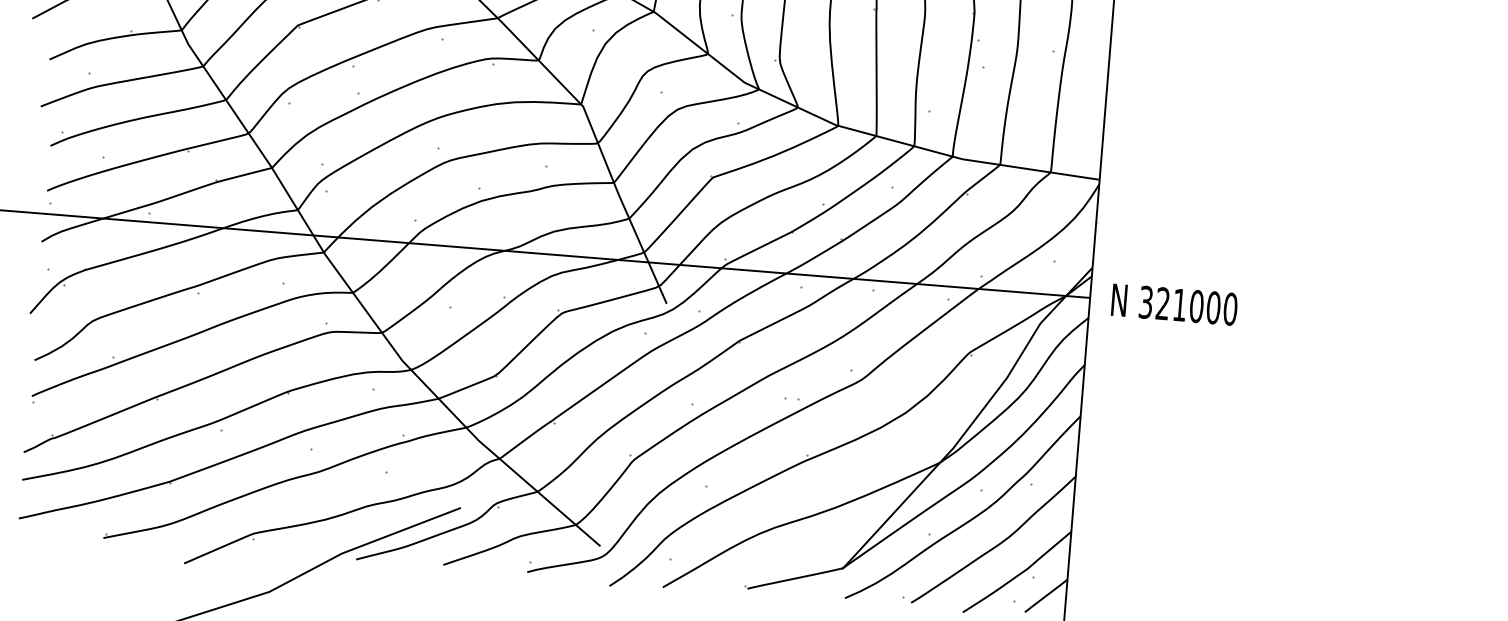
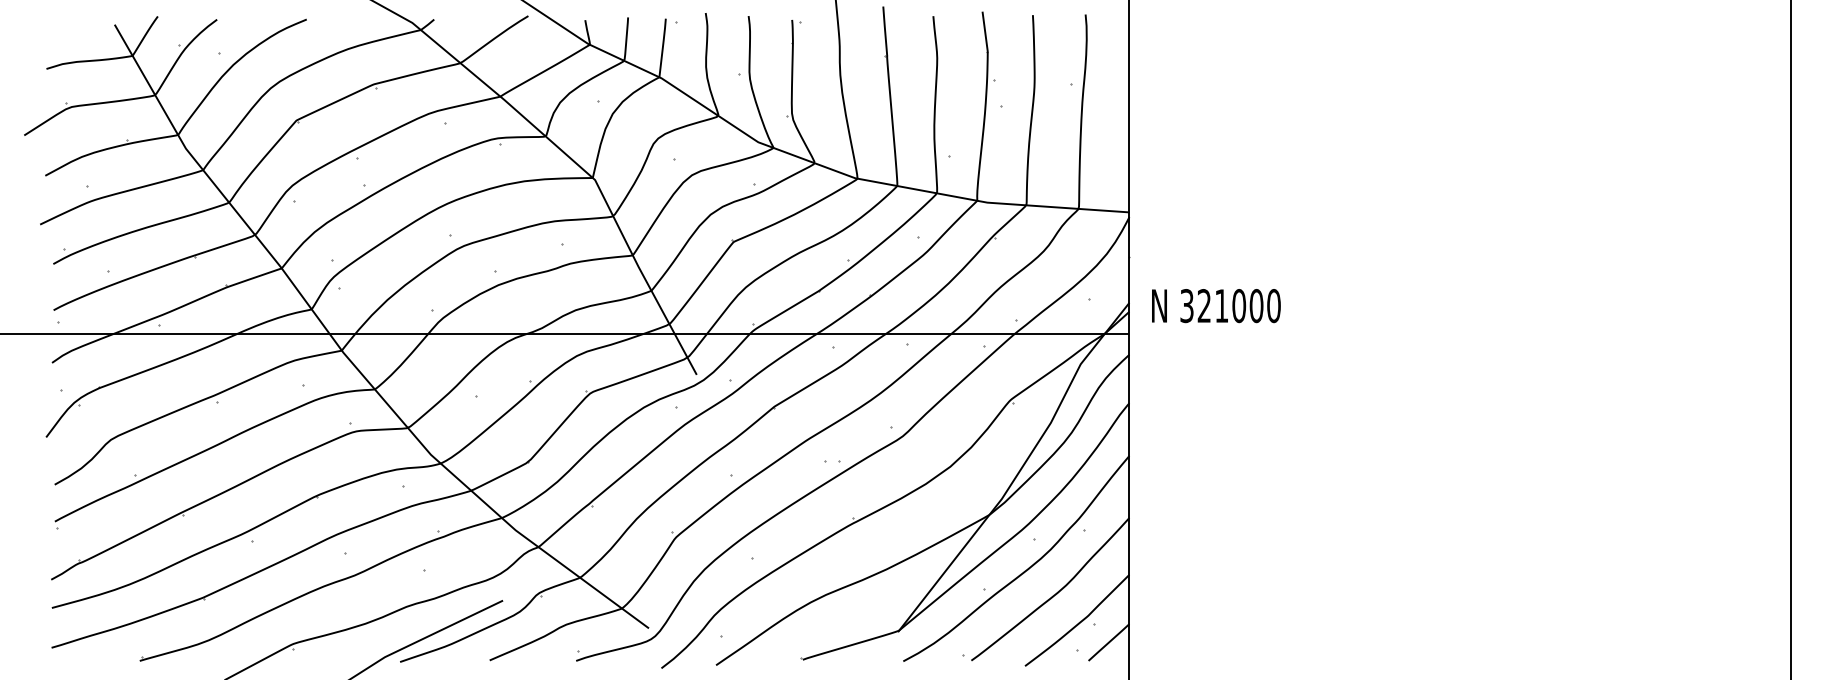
text: (1174, 305) -> (1216, 306), moved

